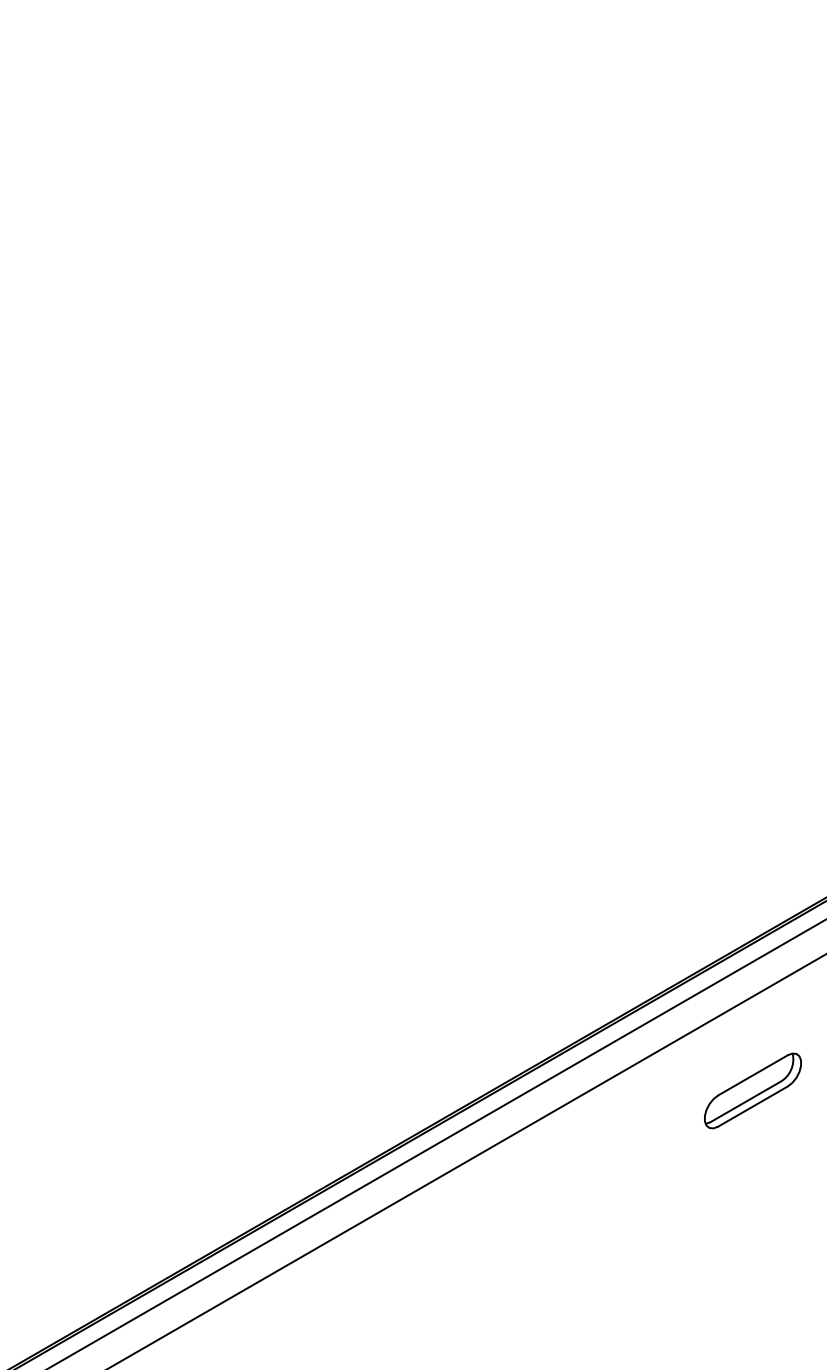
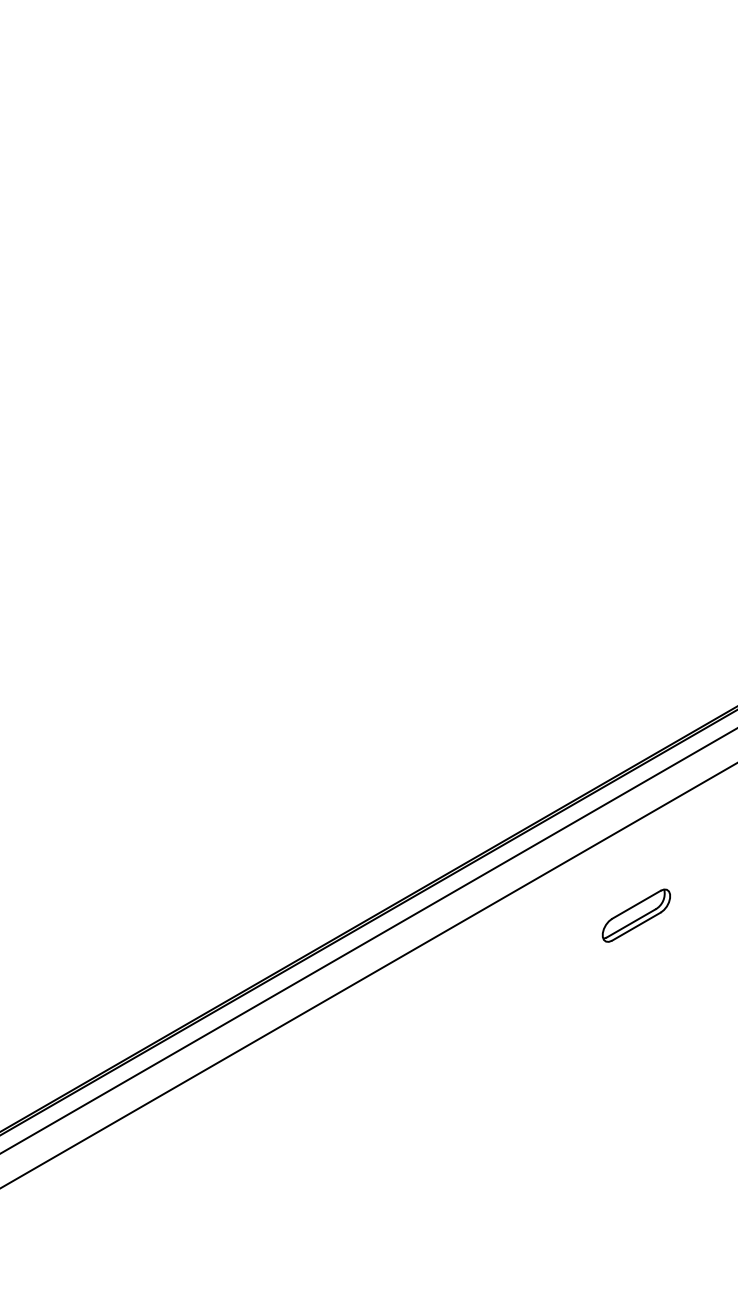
part: (752, 1090) -> (635, 915), size x0.7

